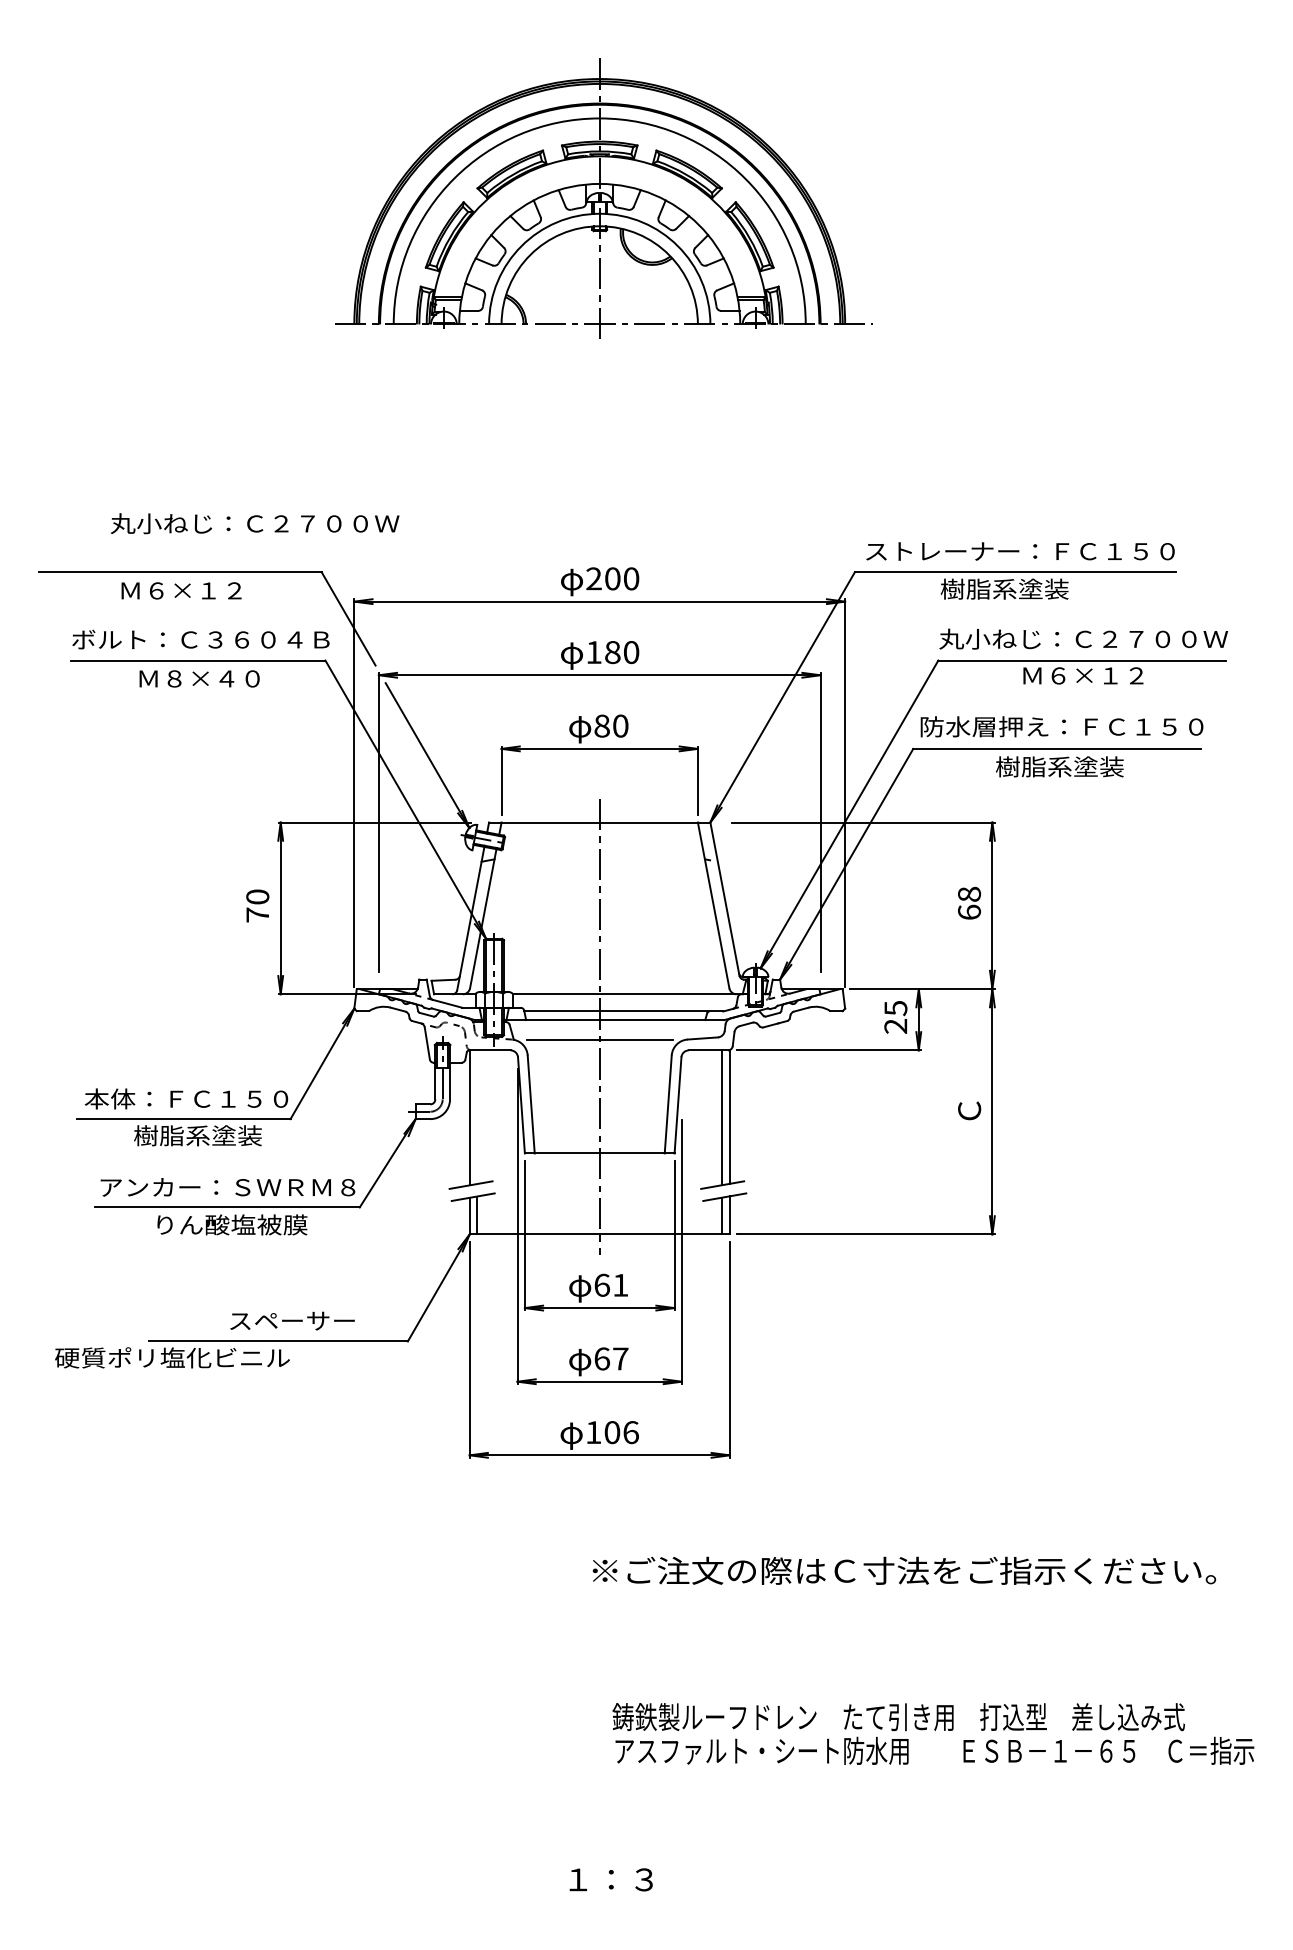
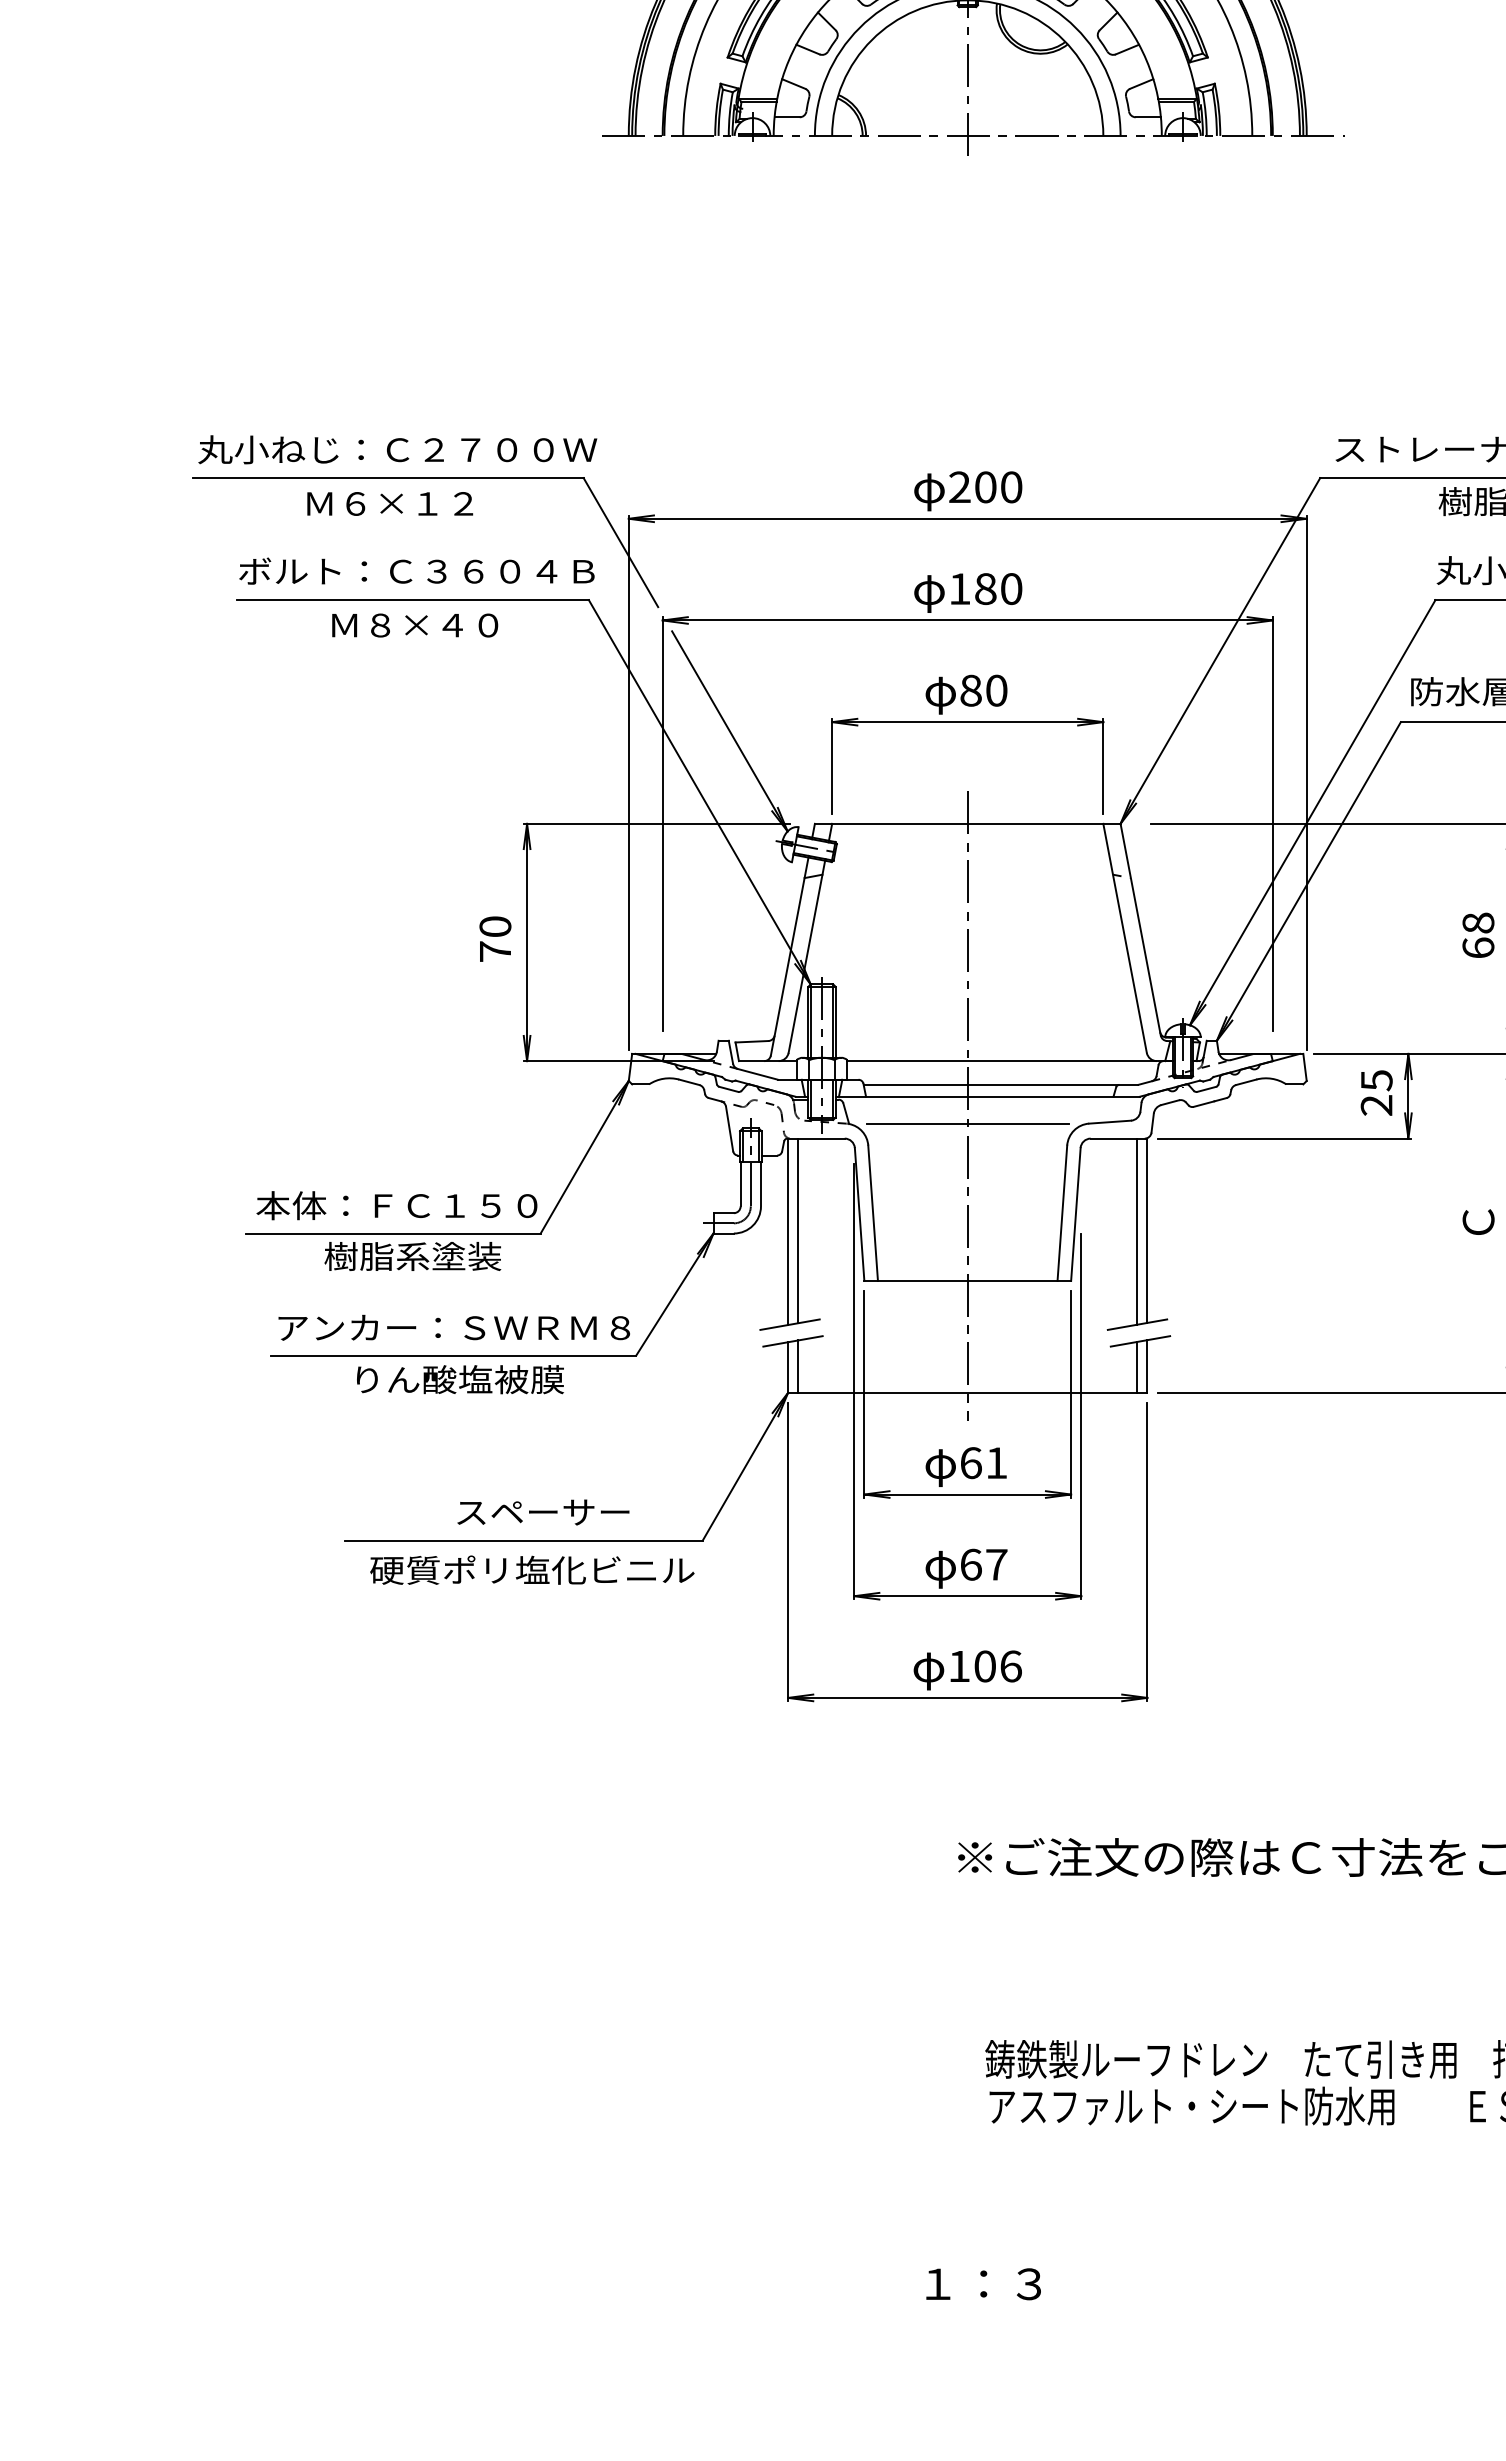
text: (254, 523) -> (396, 449), moved
line: (477, 1117) -> (798, 1231), added
text: (172, 1357) -> (532, 1569), moved

